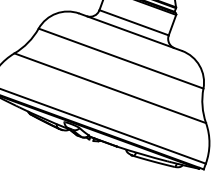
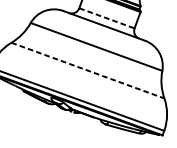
line: (134, 22) -> (107, 18), solid -> dashed
line: (110, 88) -> (88, 70), solid -> dashed

